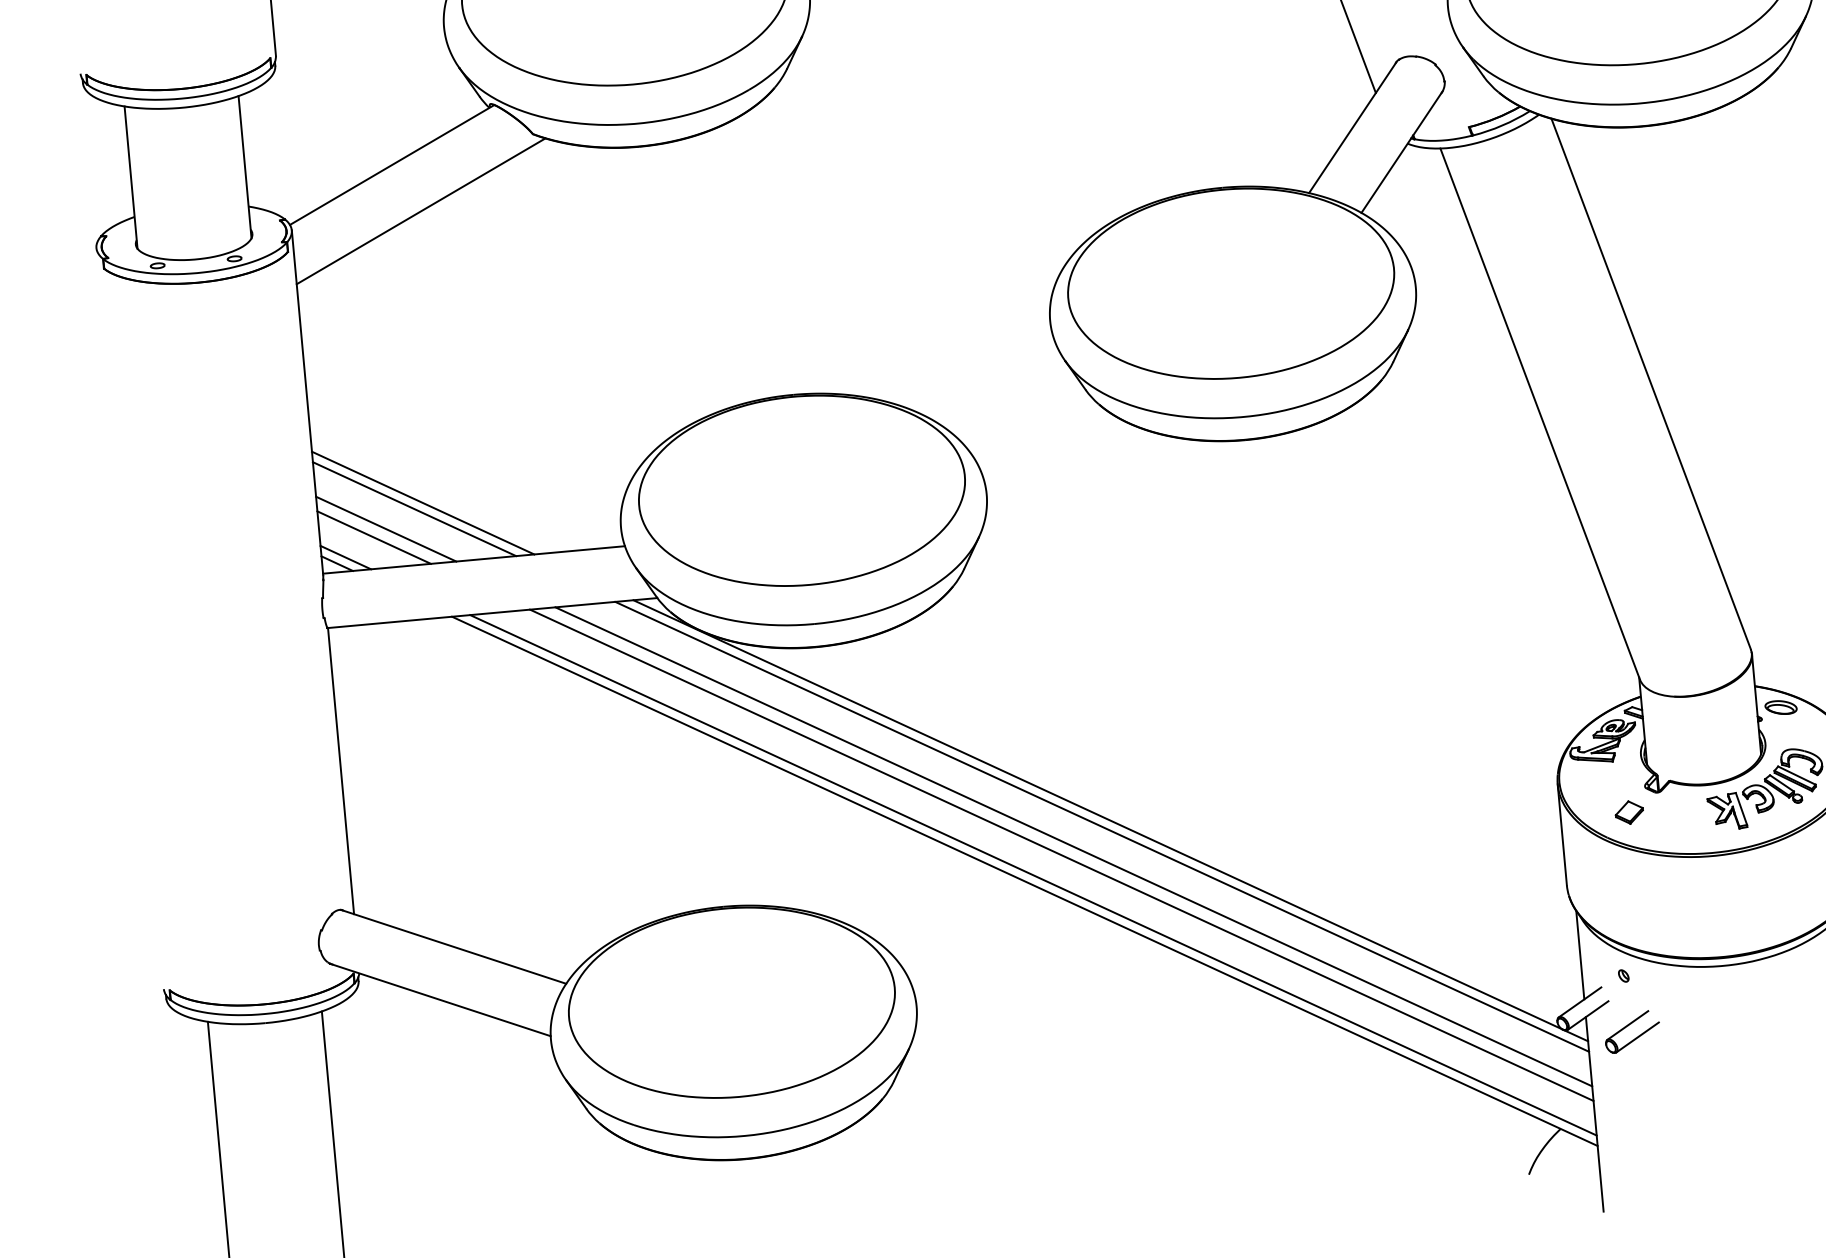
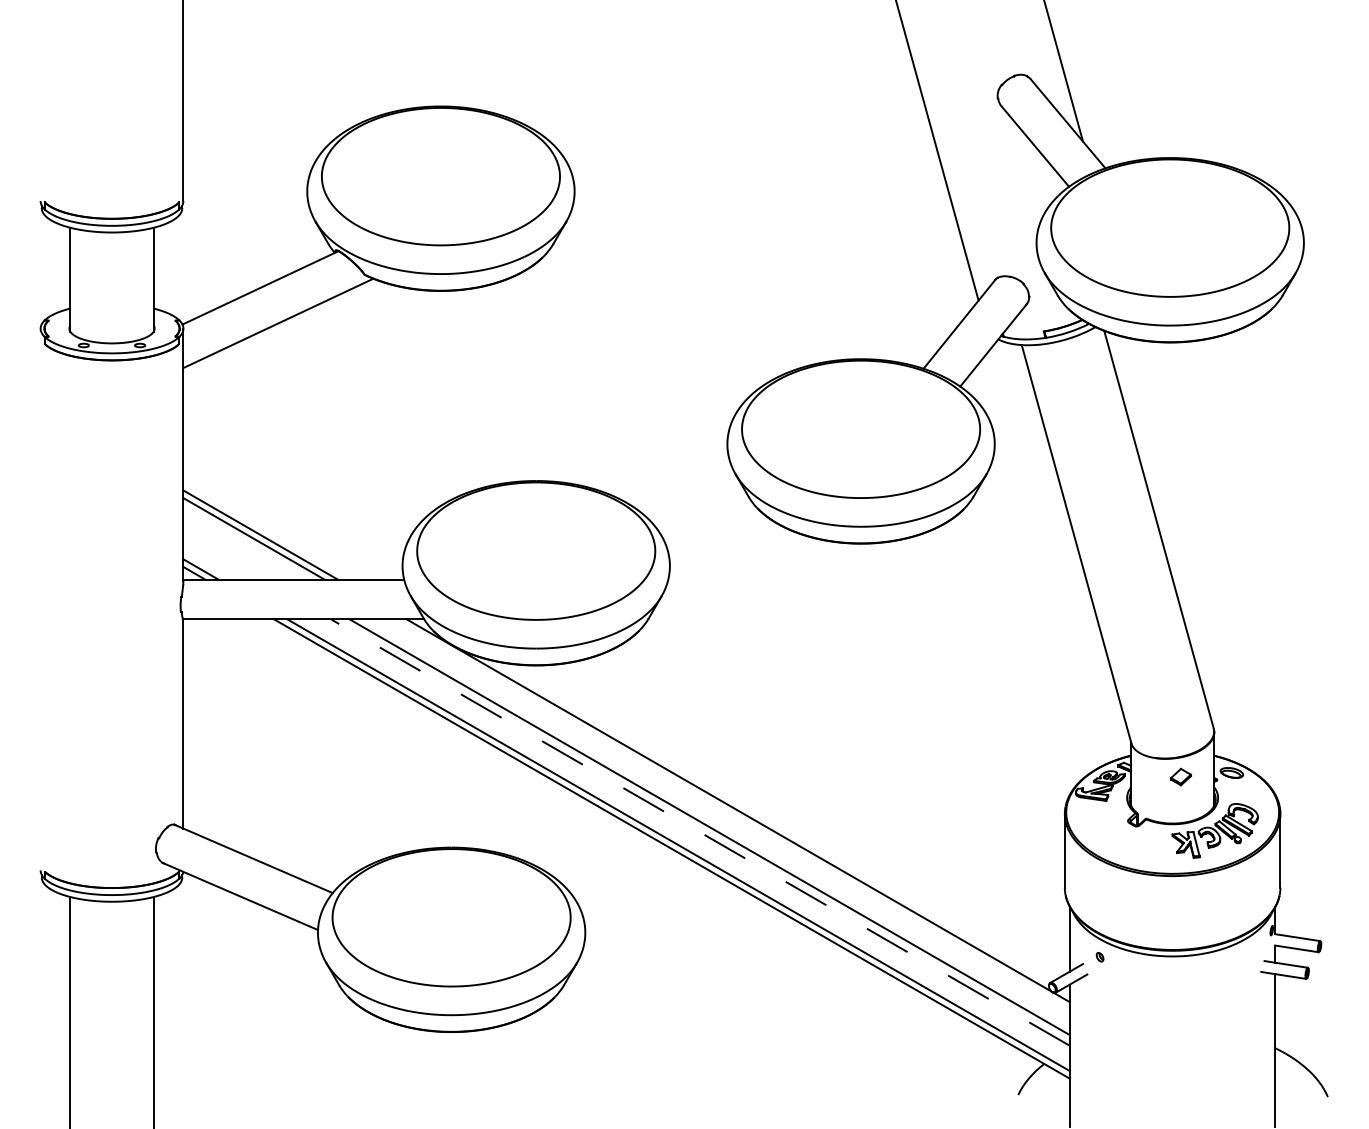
line: (385, 529) -> (231, 551), removed
line: (373, 537) -> (222, 556), removed
part: (1630, 811) -> (1181, 776), moved
line: (1101, 826) -> (731, 814), removed
line: (1061, 855) -> (700, 832), solid -> dashed
part: (1632, 1032) -> (1102, 998), removed

